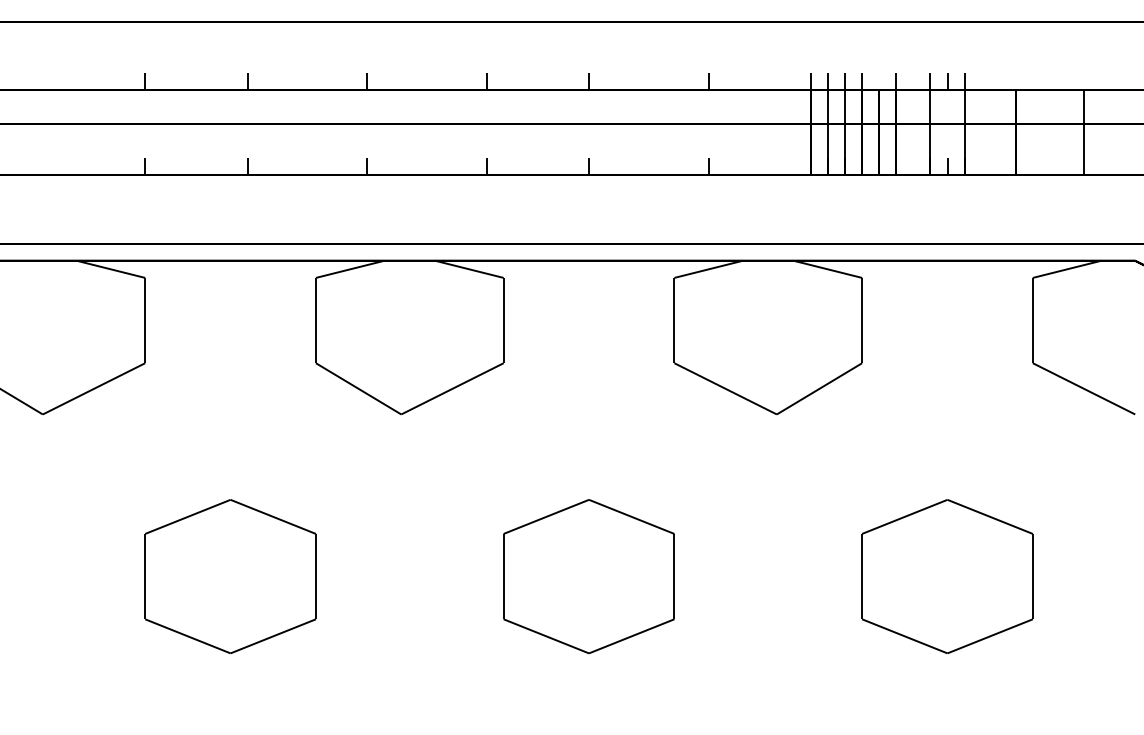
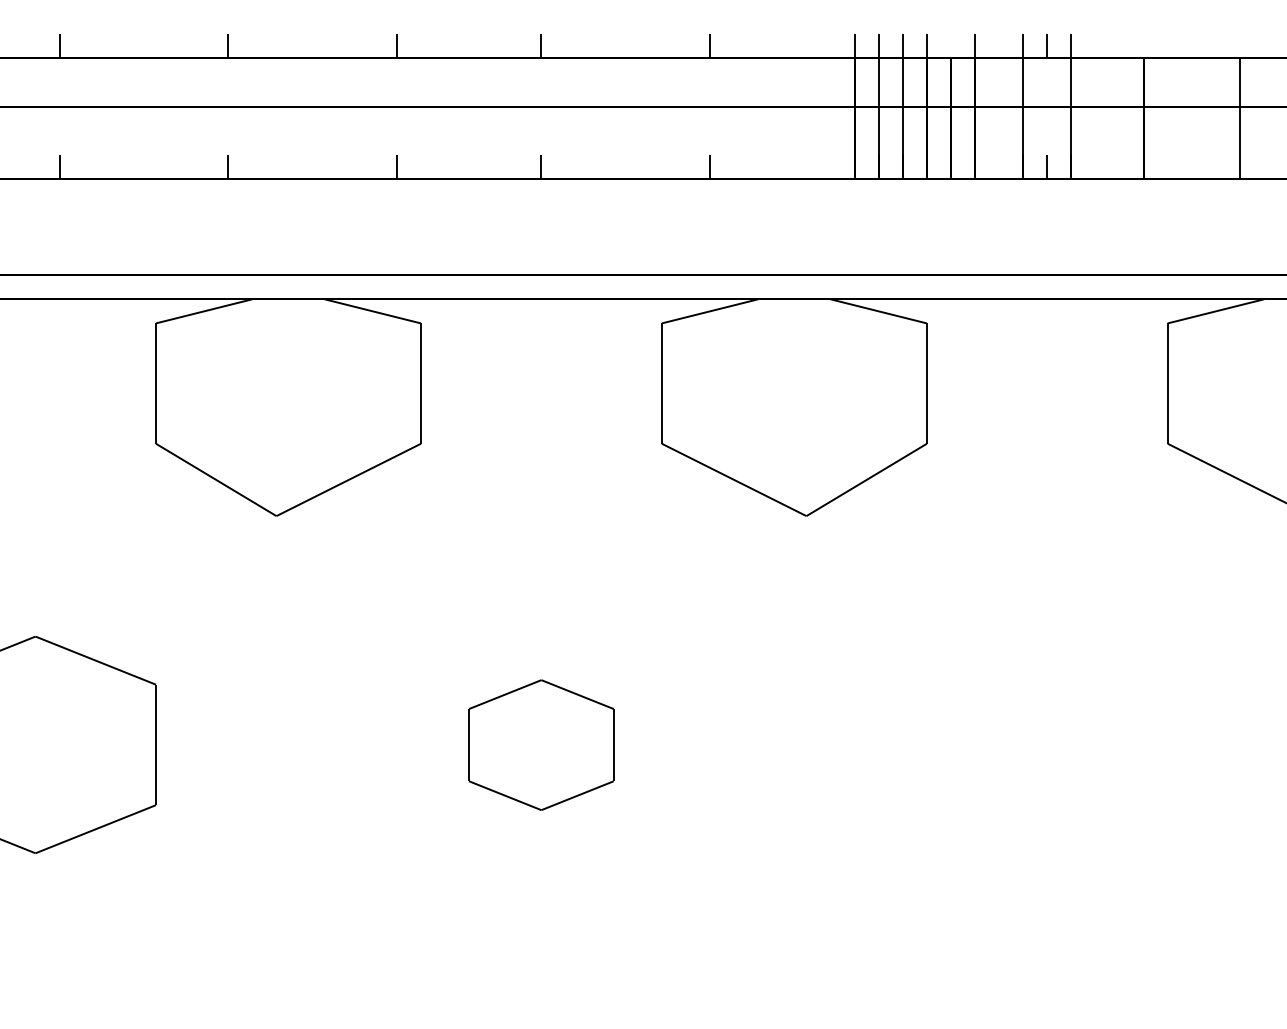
part: (588, 576) -> (540, 744), size x0.6
part: (947, 576) -> (1047, 744), removed

